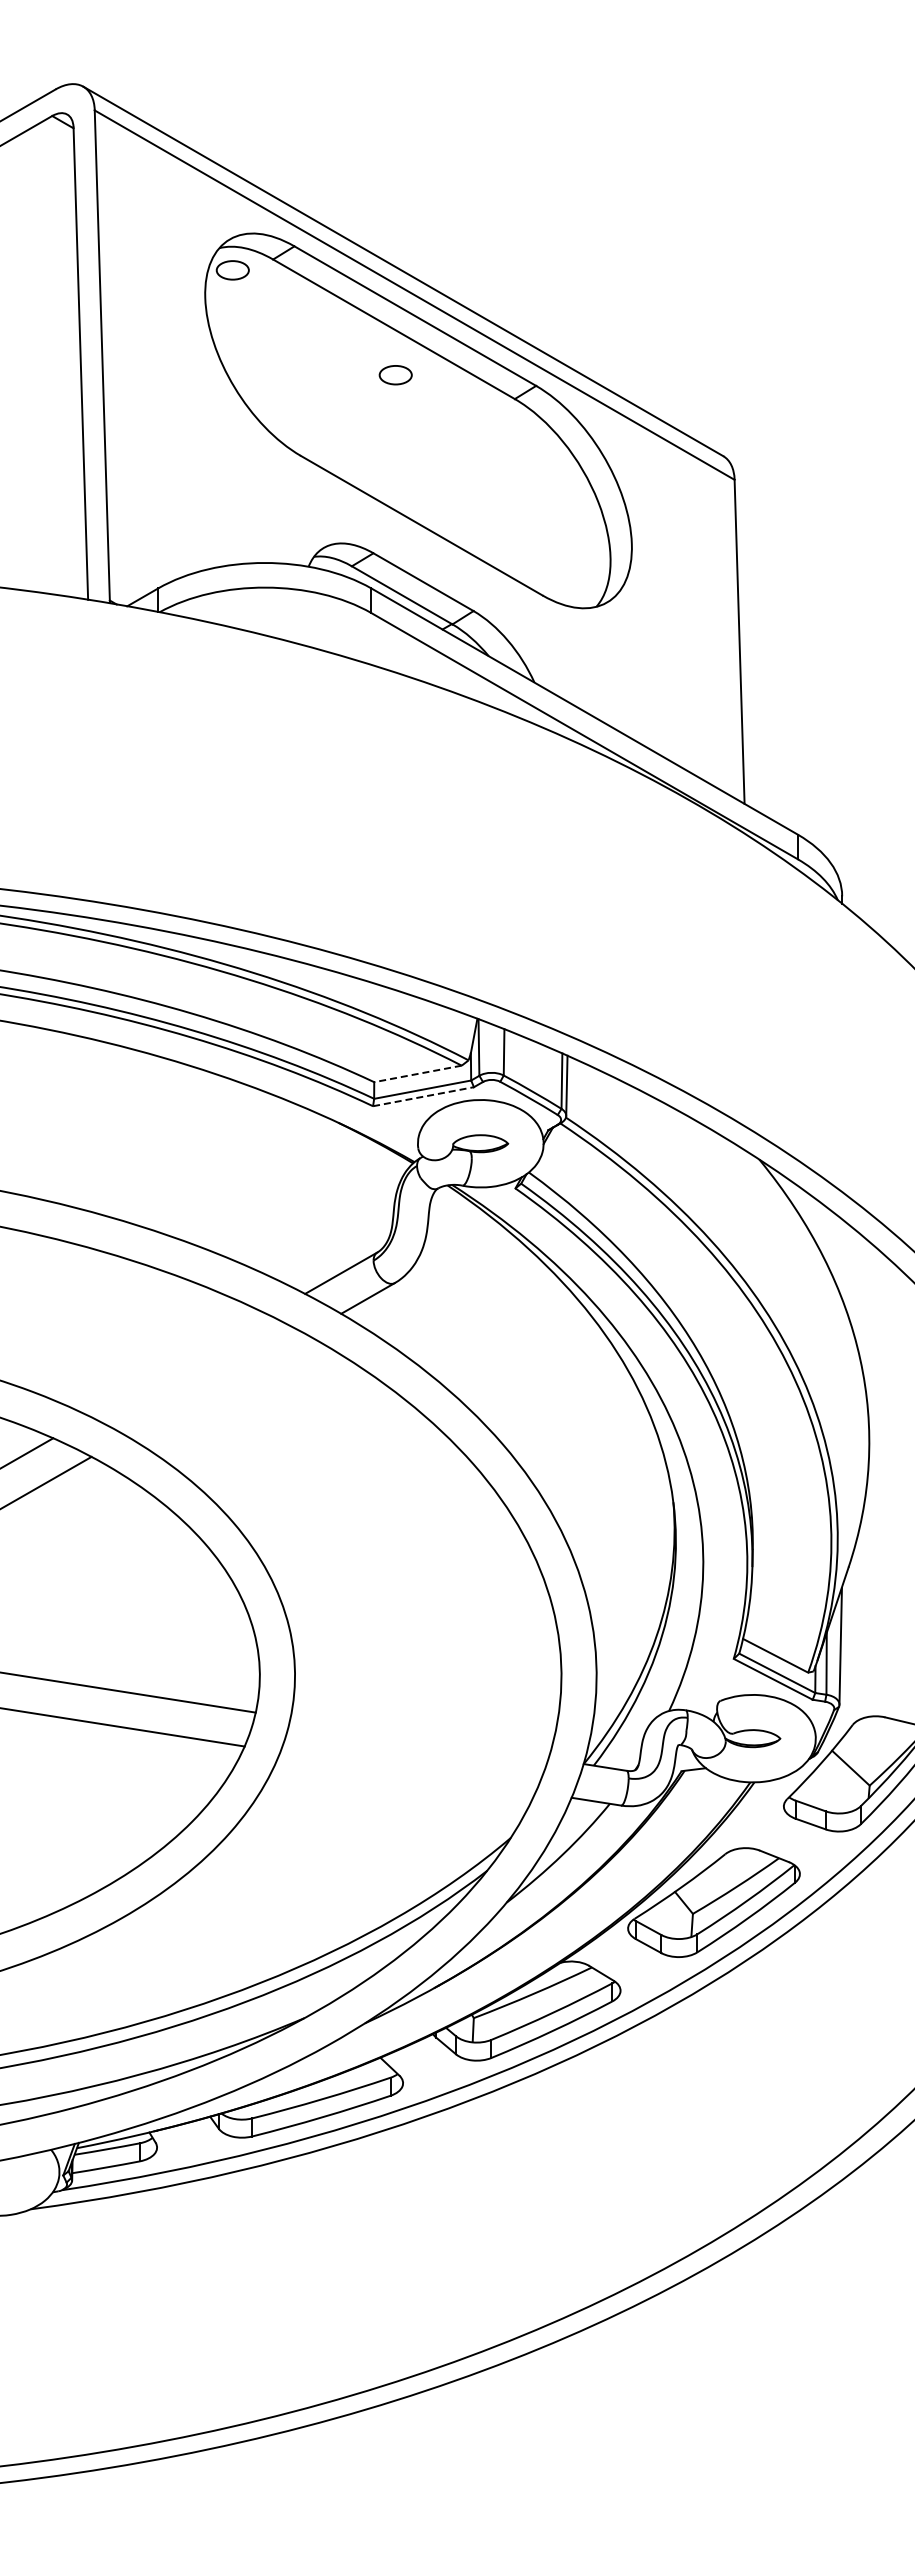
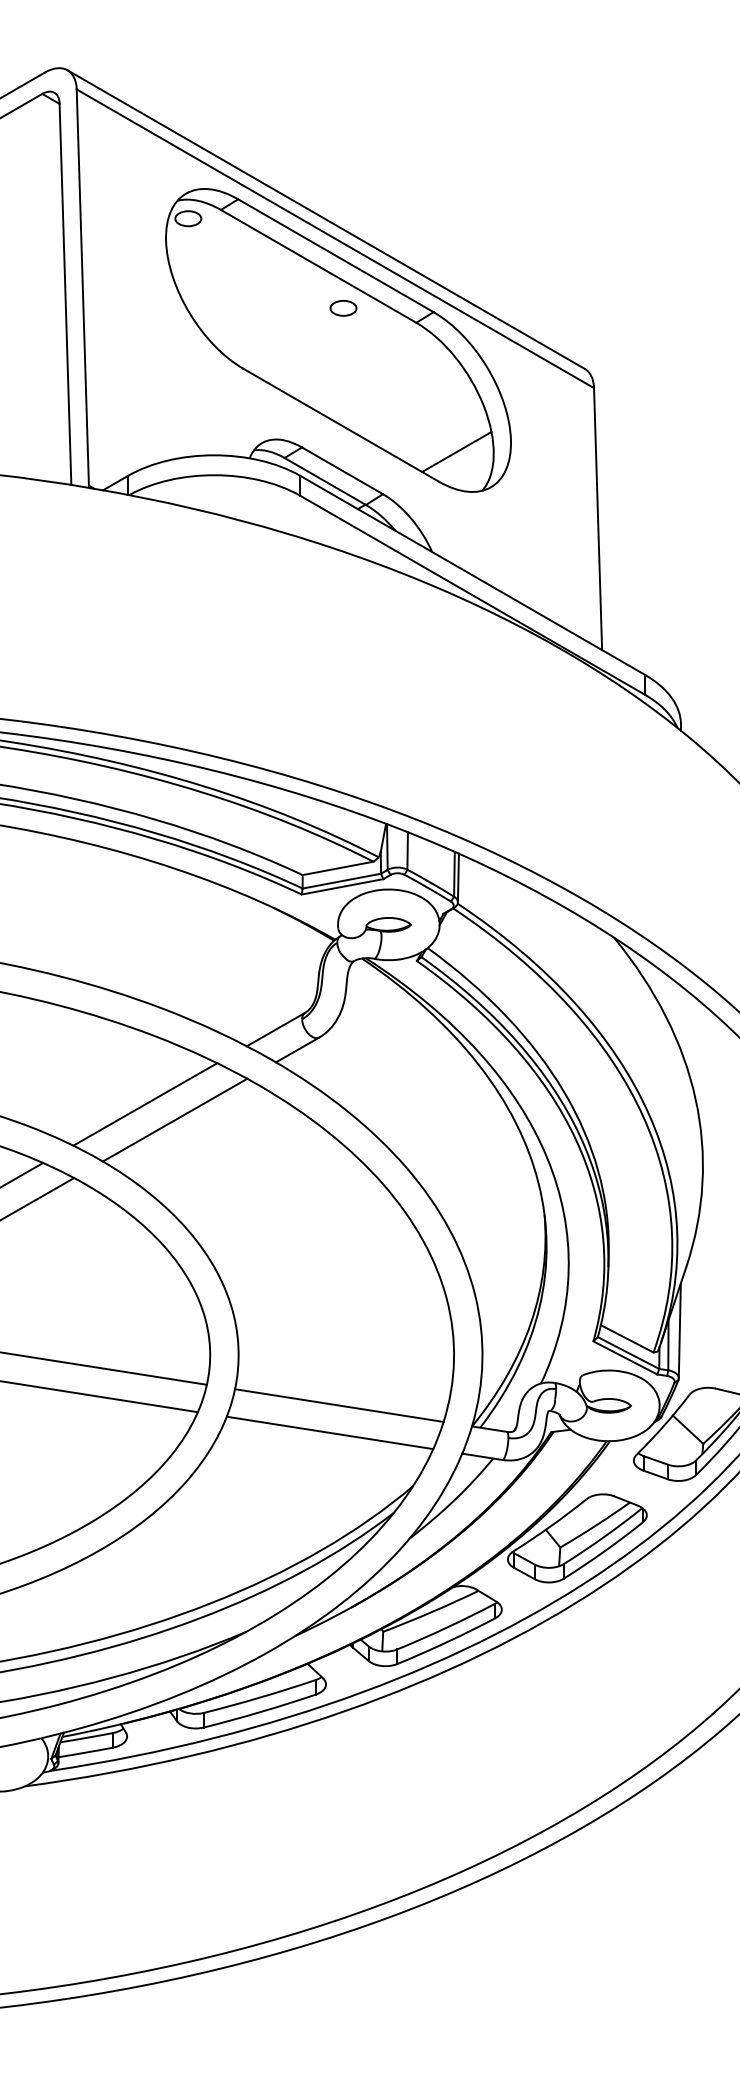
part: (395, 375) -> (343, 308), moved
line: (564, 558) -> (456, 451), added
line: (418, 1073) -> (338, 868), dashed -> solid
line: (424, 1096) -> (343, 886), dashed -> solid
line: (179, 1365) -> (145, 1104), added
line: (216, 1385) -> (175, 1120), added
line: (419, 1738) -> (339, 1405), added
line: (407, 1772) -> (329, 1433), added

